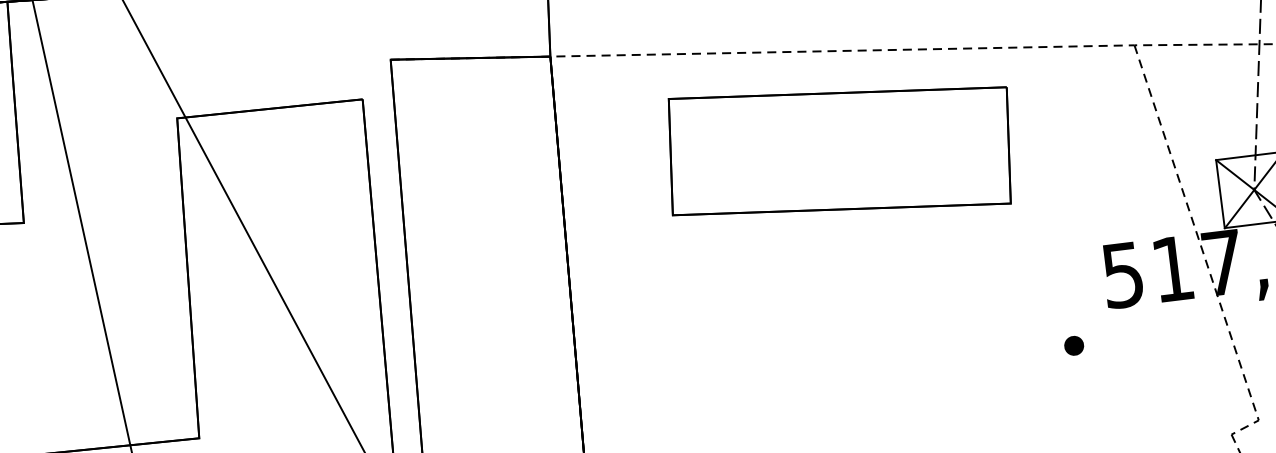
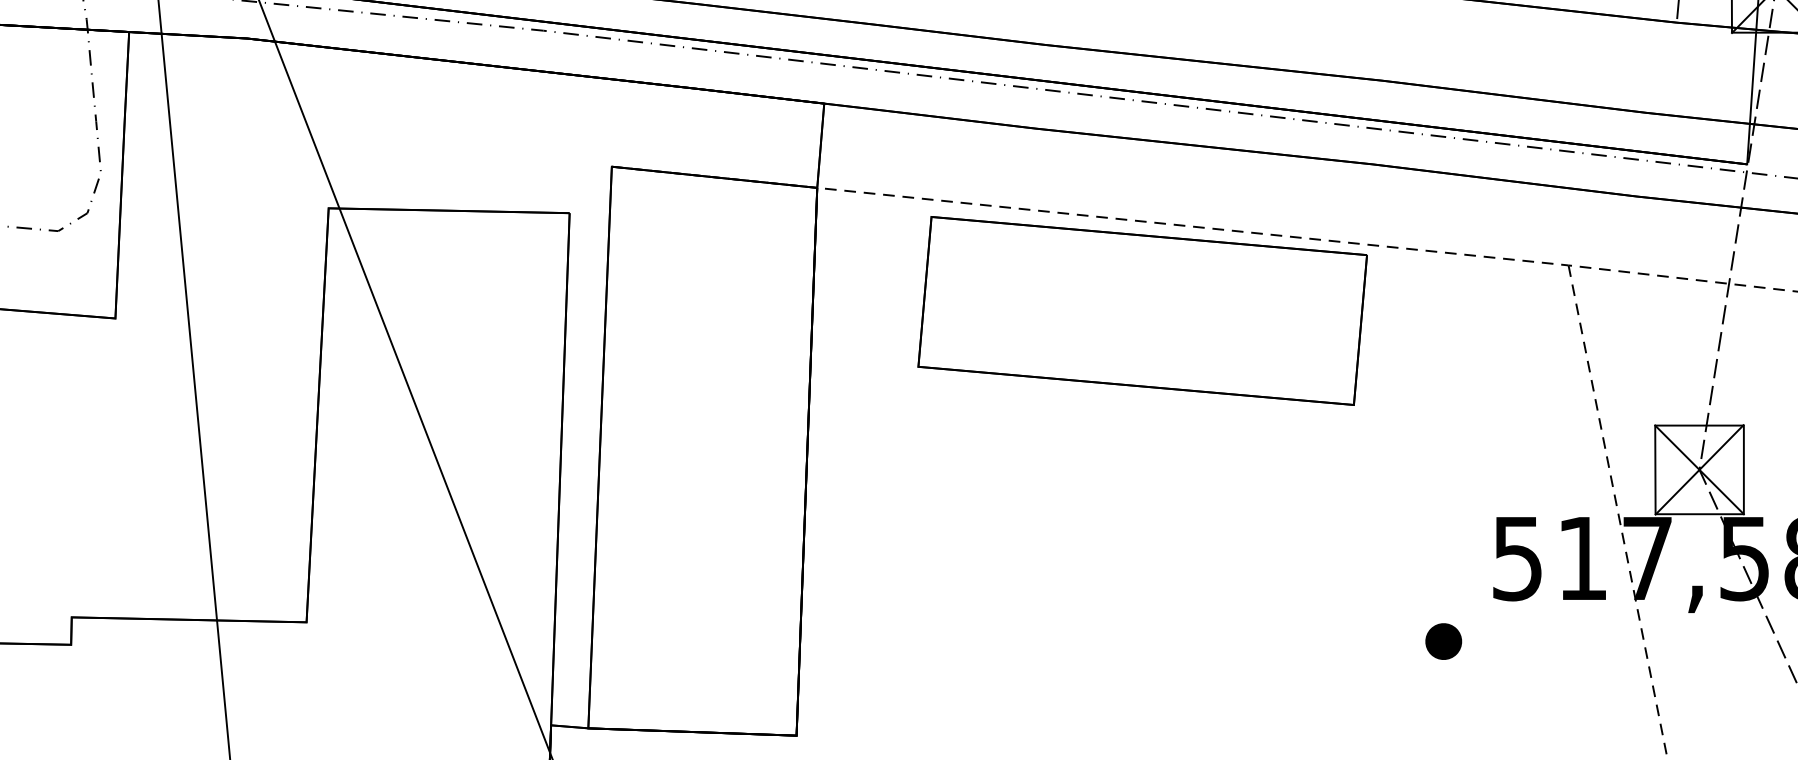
part: (839, 150) -> (1142, 310), moved
part: (1073, 345) -> (1443, 641), size x1.43

